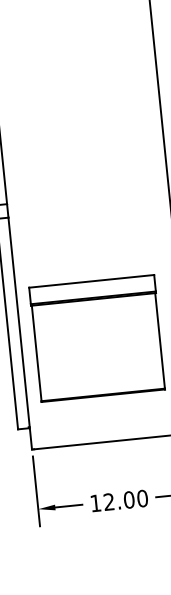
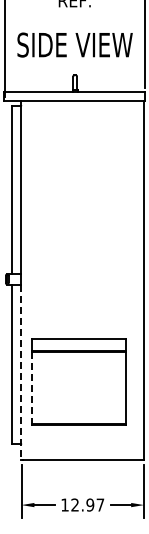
line: (20, 333) -> (21, 372), solid -> dashed
line: (37, 354) -> (32, 389), solid -> dashed
text: (135, 498) -> (95, 504), 12.00 -> 12.97

